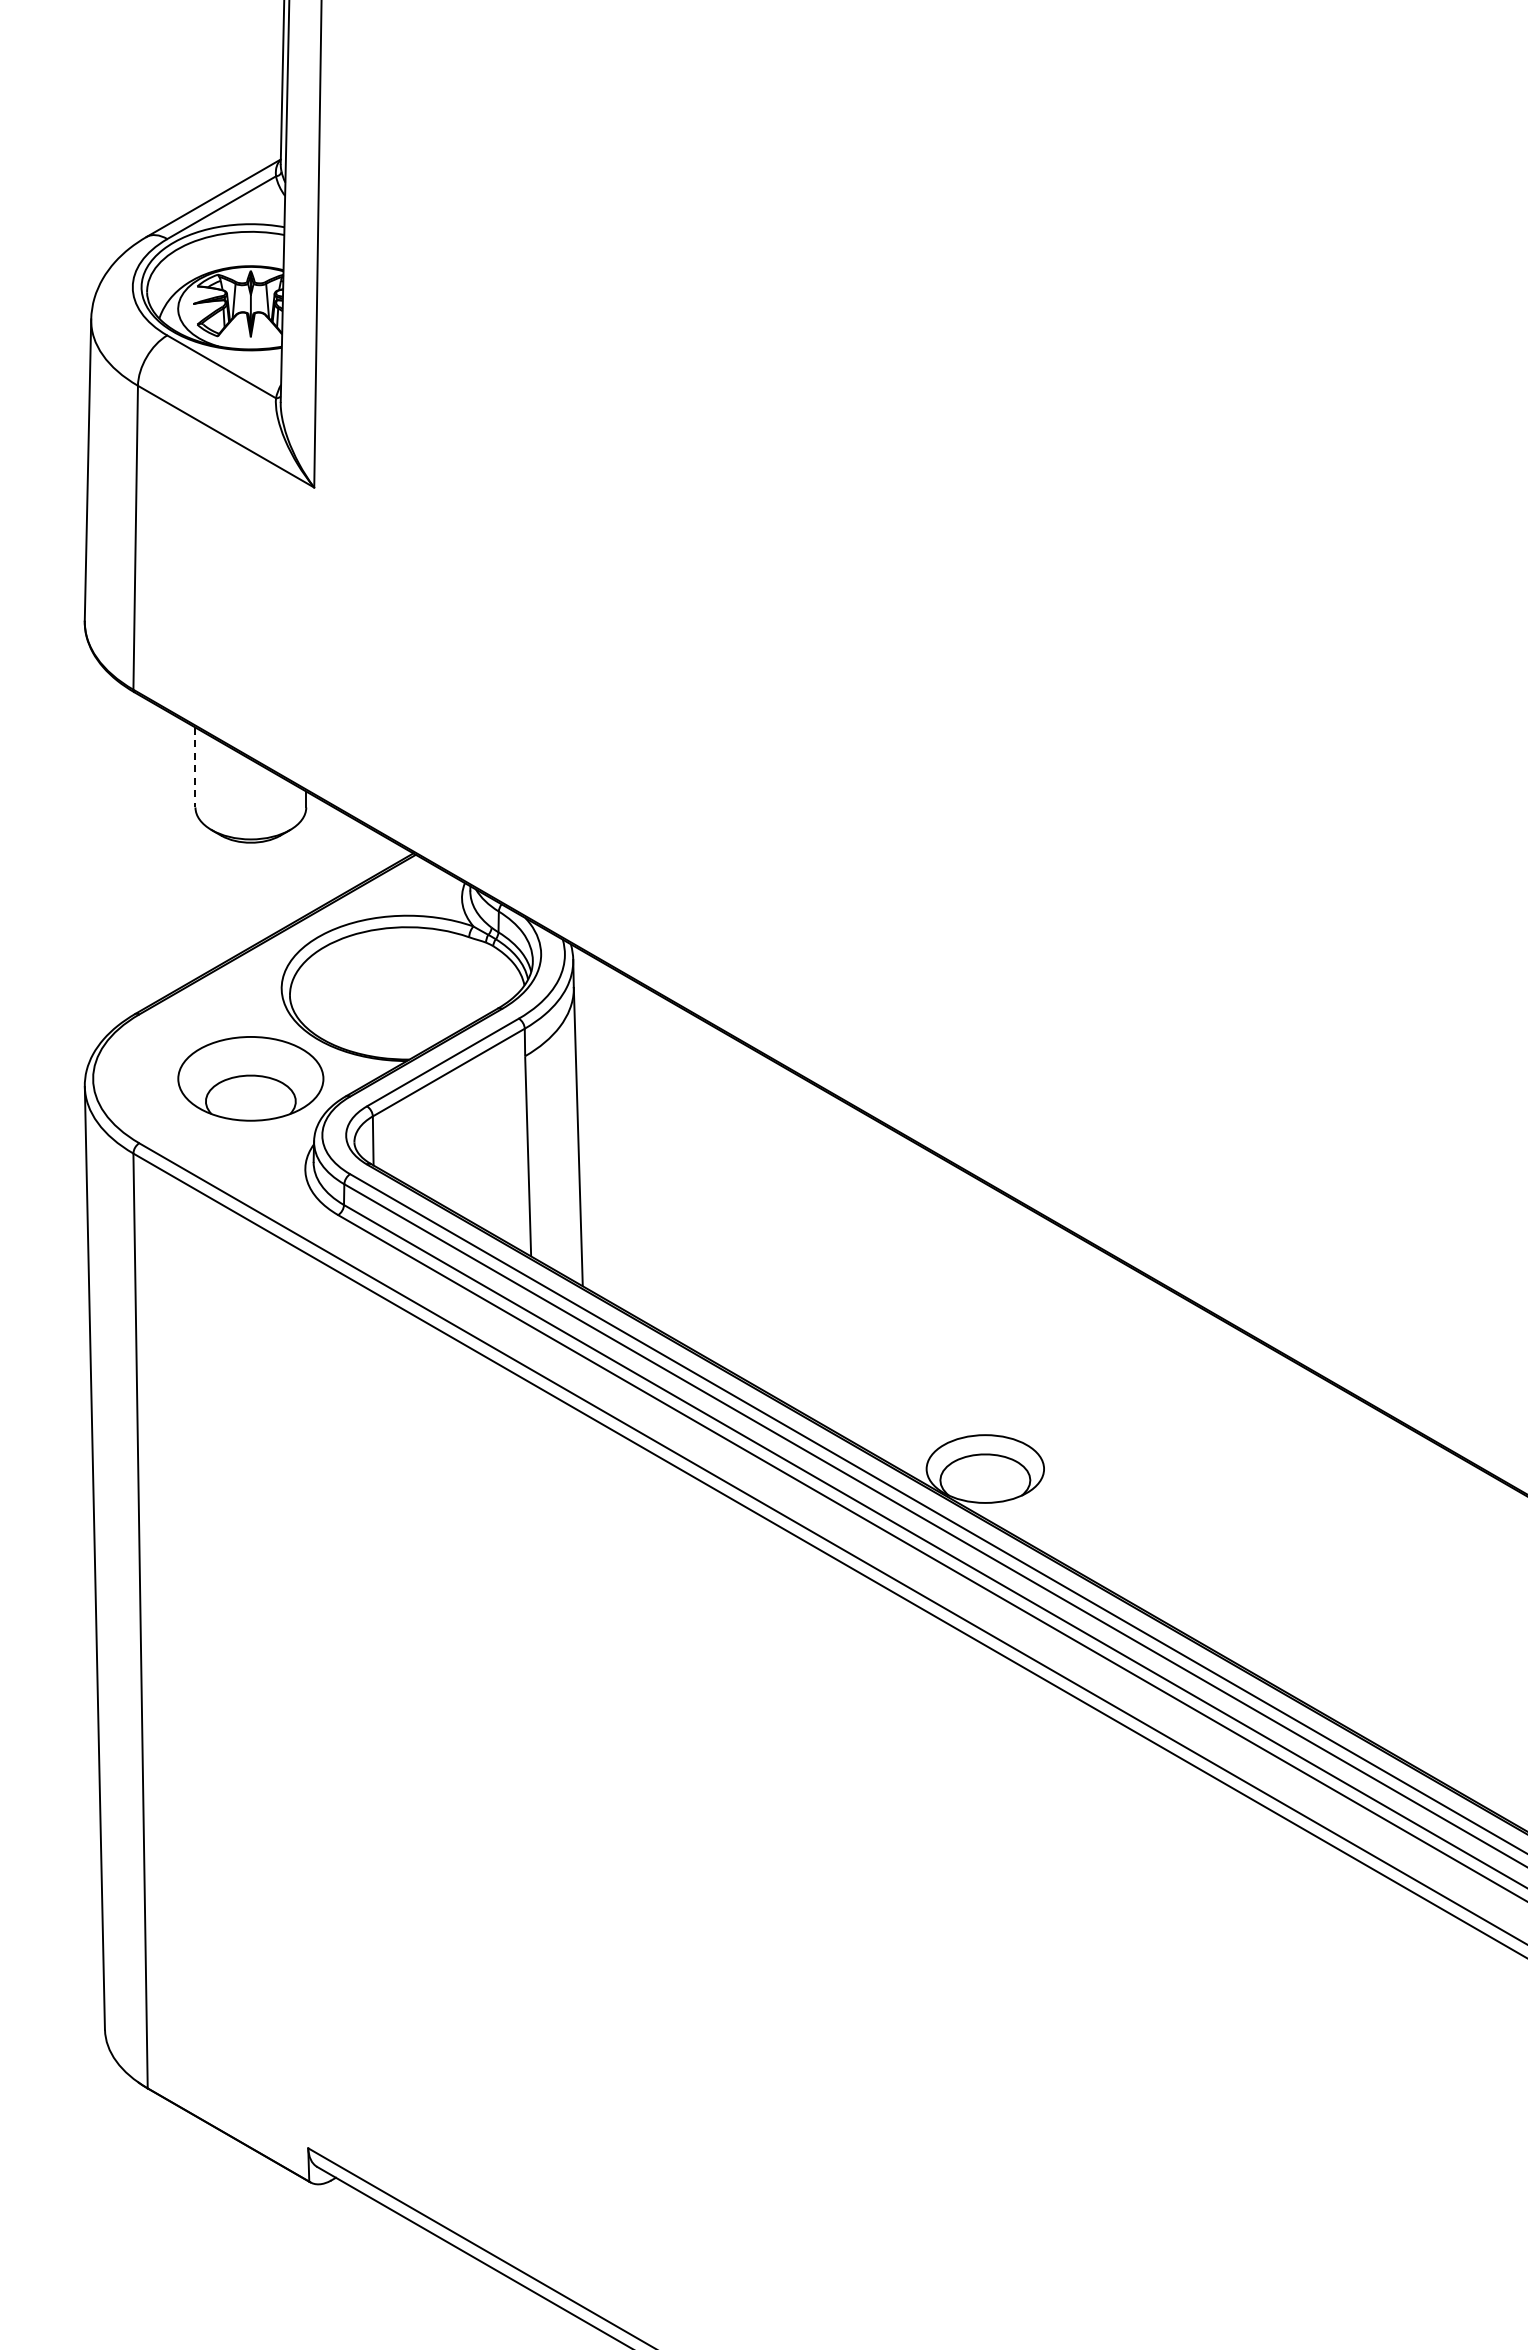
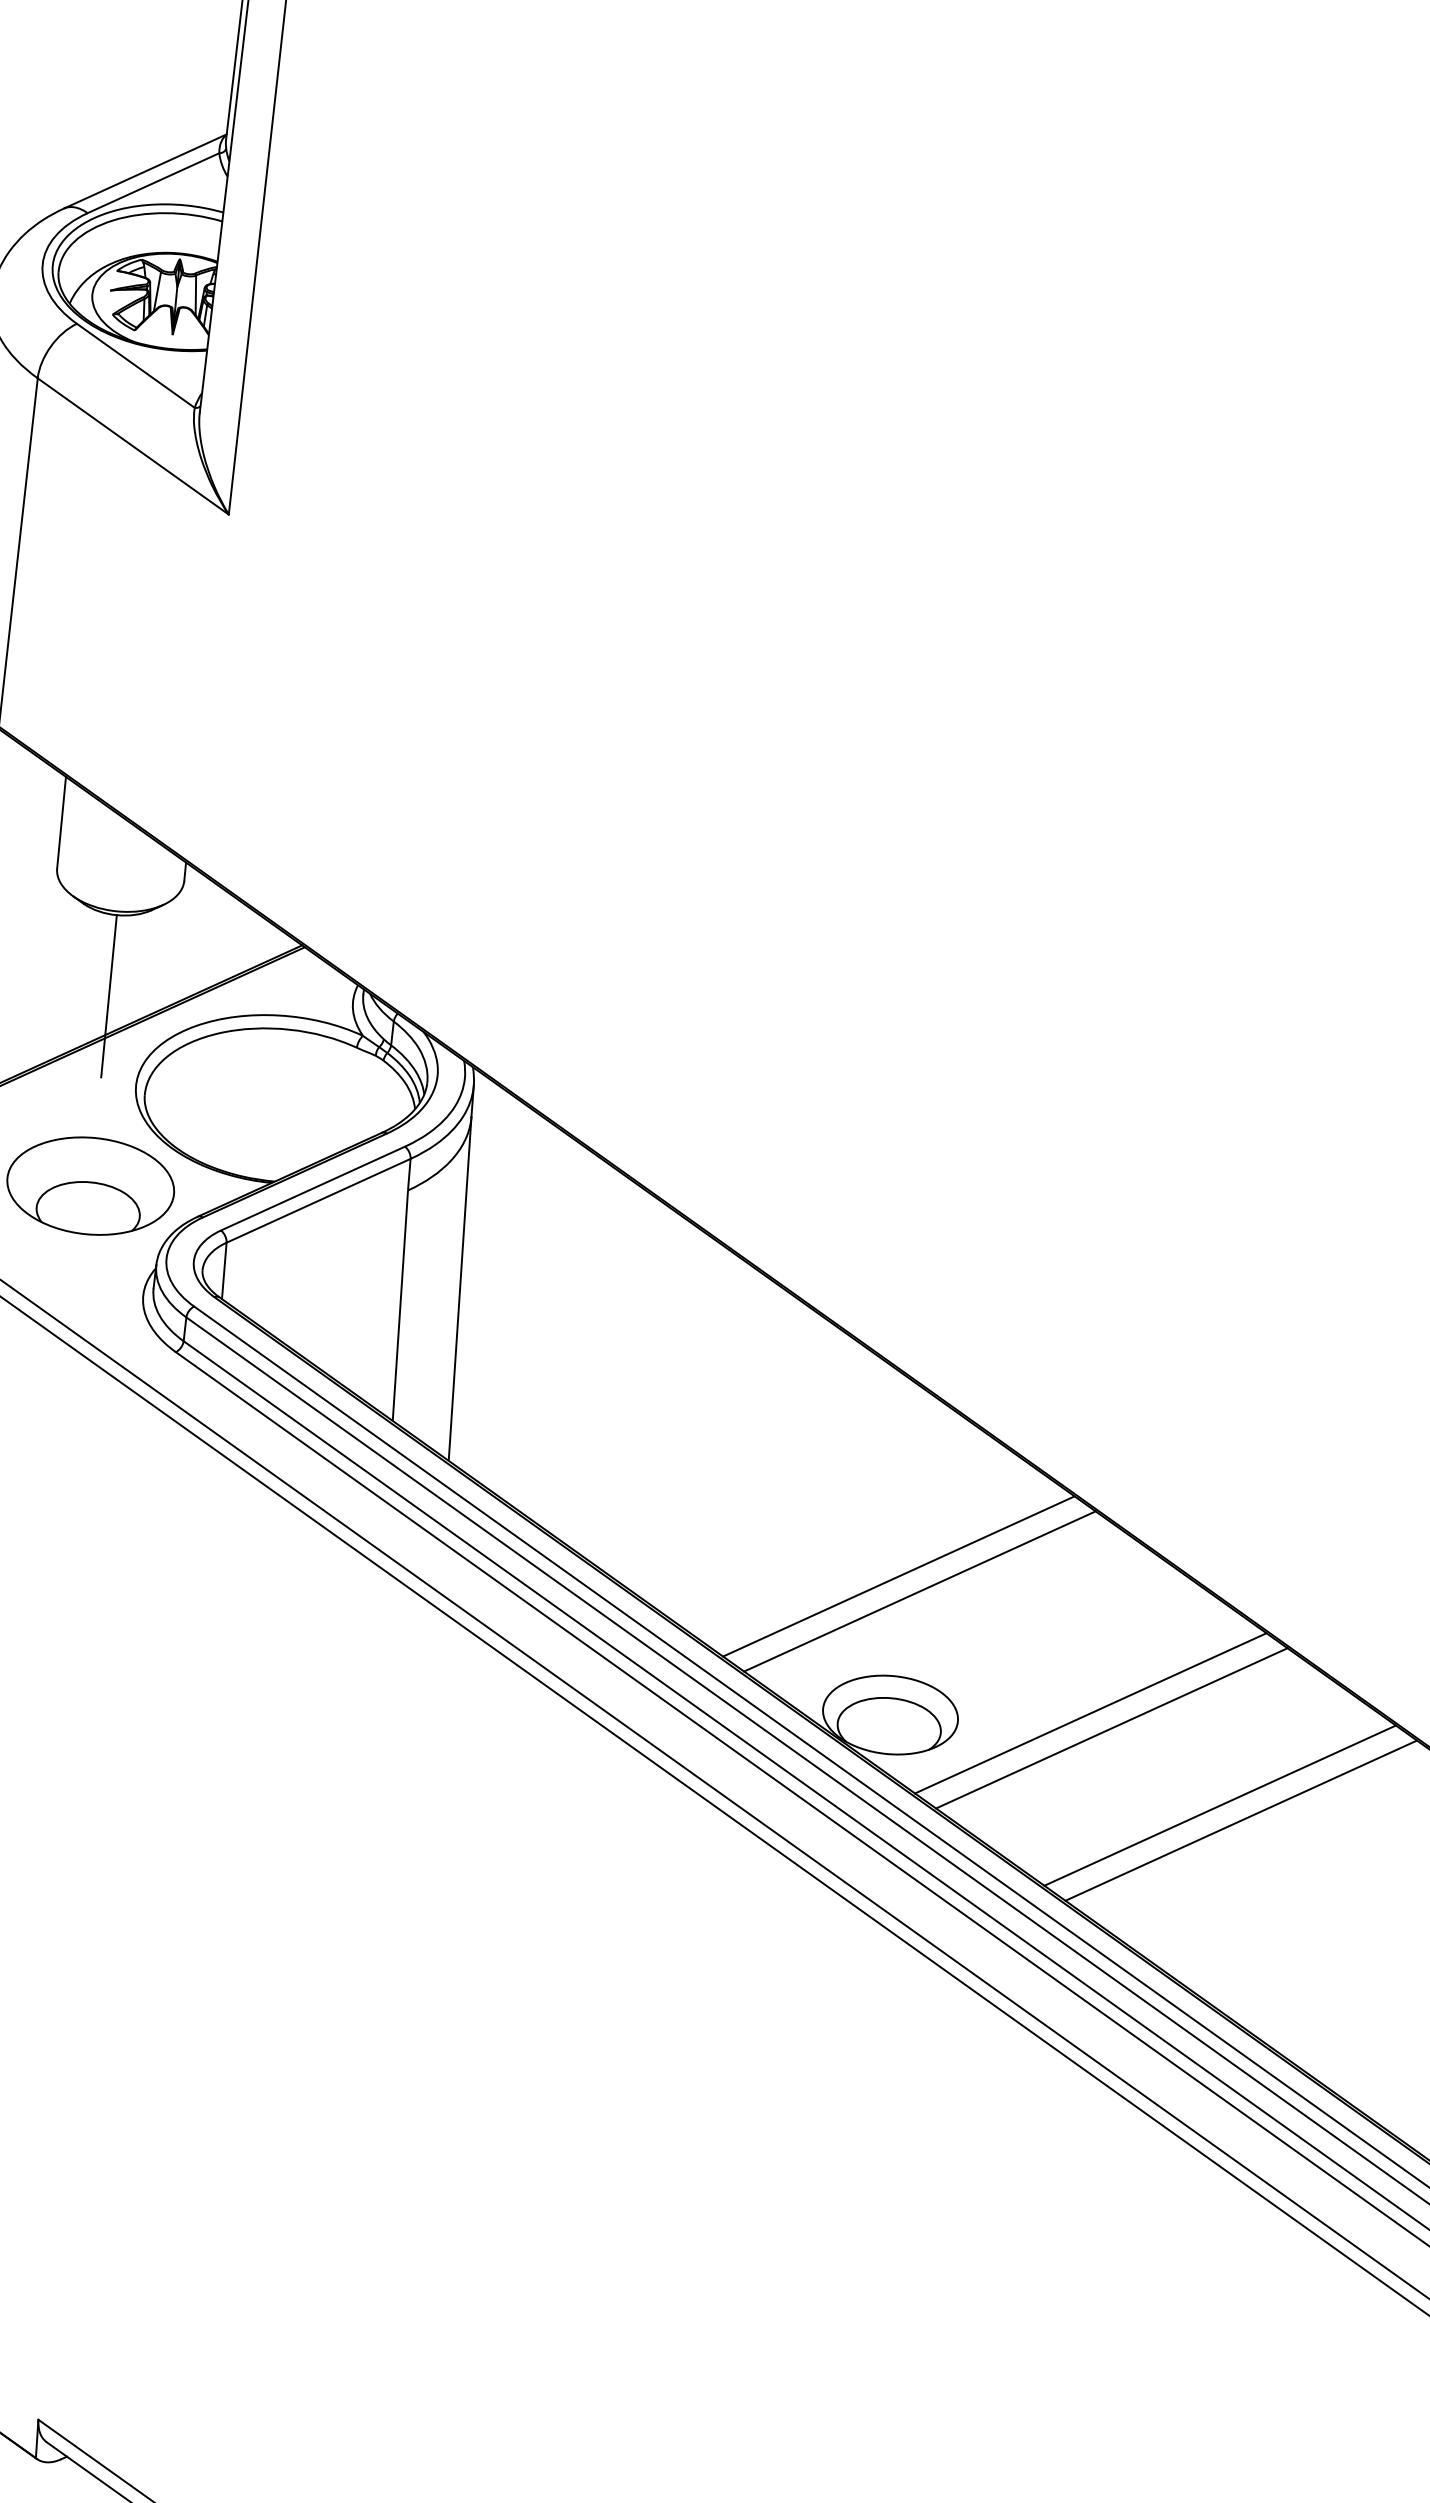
line: (195, 767) -> (61, 822), dashed -> solid
line: (250, 913) -> (108, 996), added
line: (980, 1348) -> (898, 1576), added
line: (1000, 1359) -> (919, 1591), added
line: (1158, 1450) -> (1091, 1712), added
line: (1177, 1461) -> (1111, 1727), added
line: (1277, 1519) -> (1220, 1805), added
line: (1296, 1530) -> (1240, 1819), added

